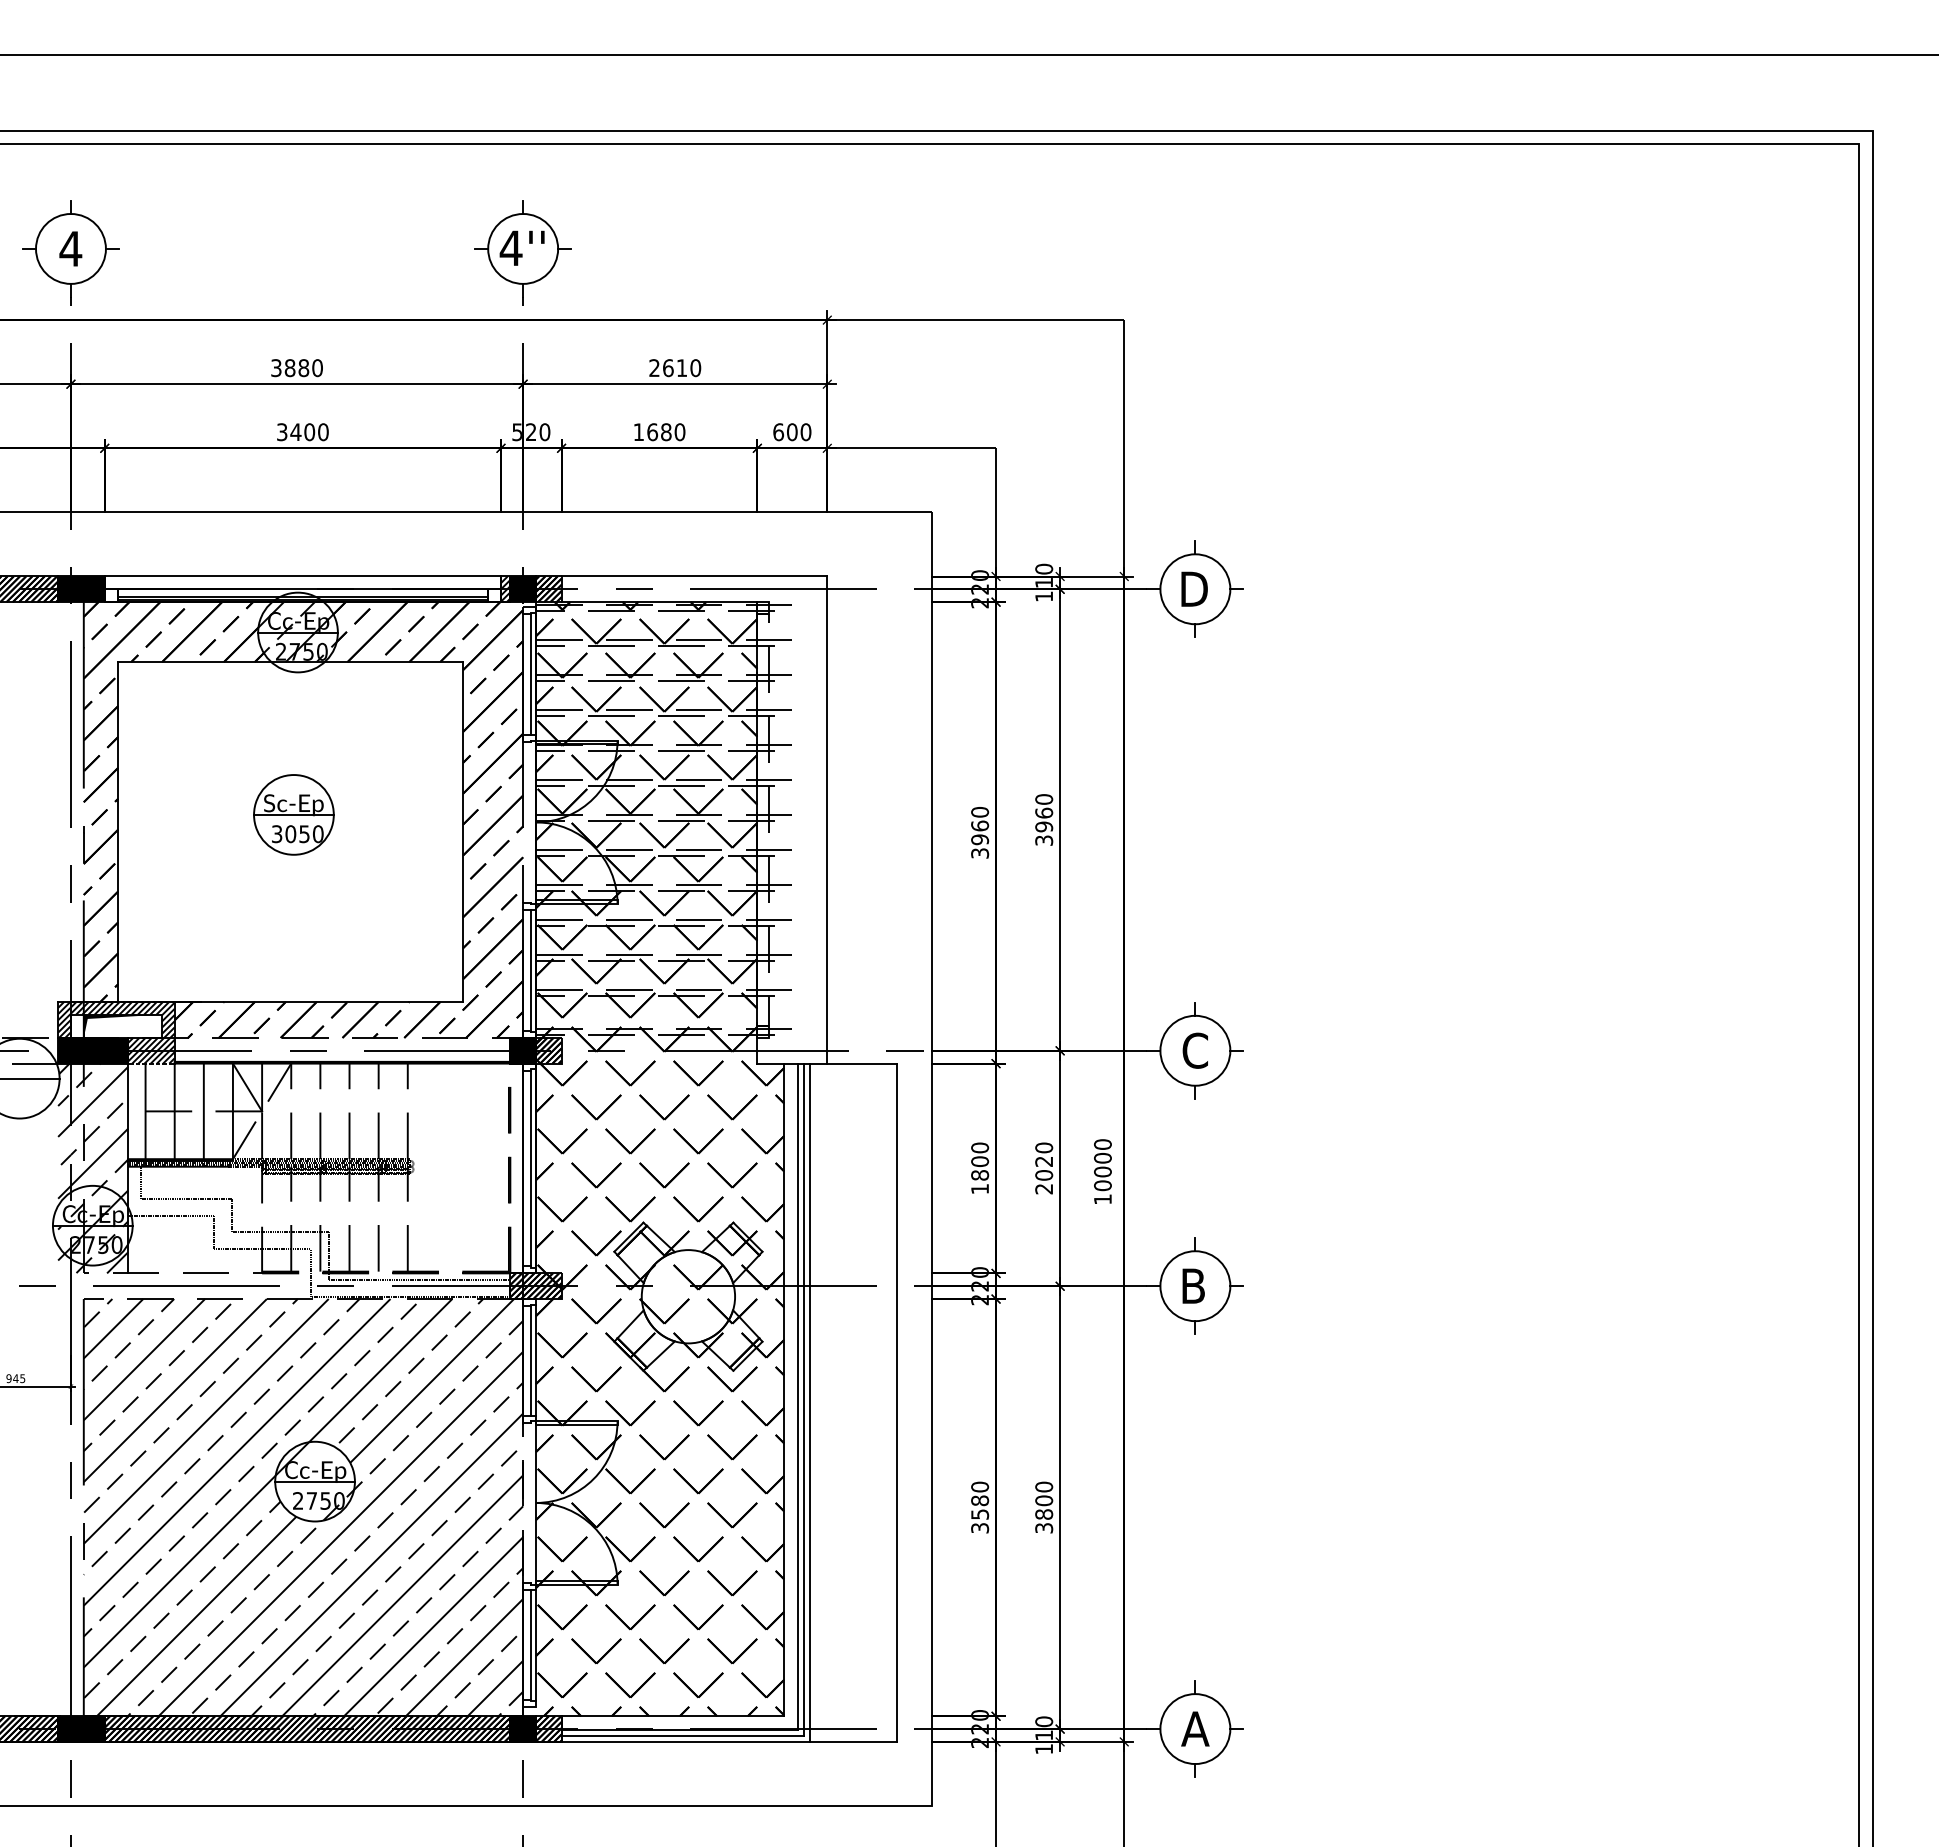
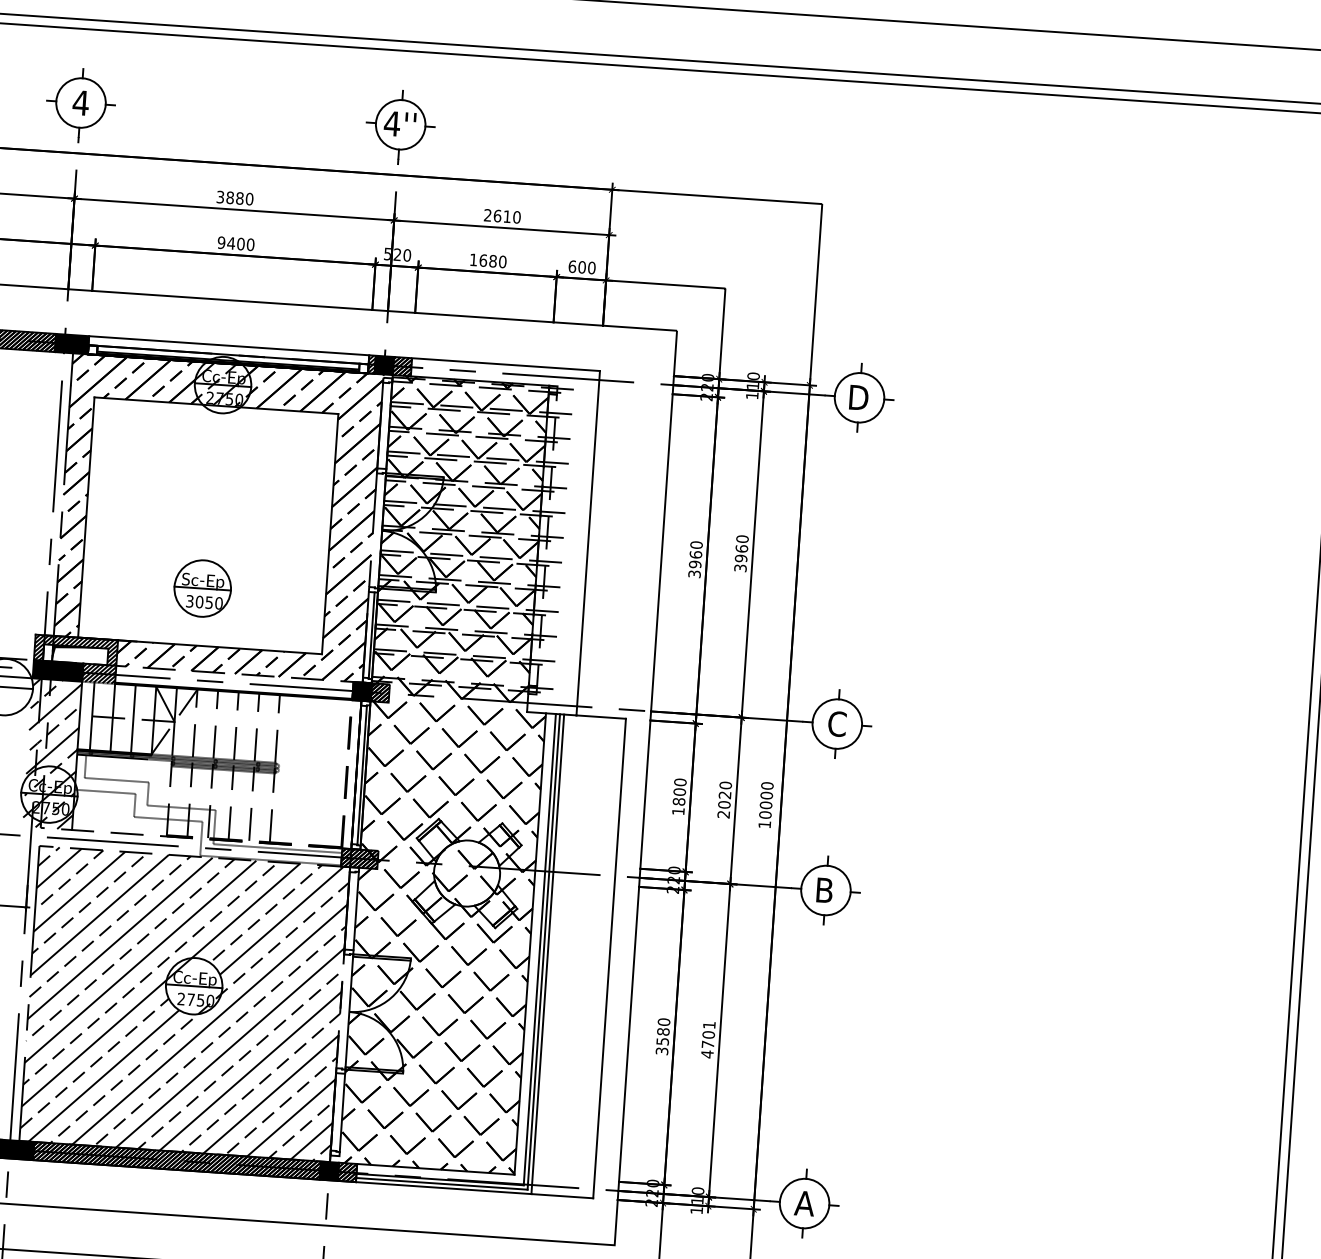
text: (281, 431) -> (221, 242), 3400 -> 9400
line: (531, 673) -> (386, 425), removed
part: (293, 814) -> (202, 588), moved
line: (531, 1359) -> (353, 910), removed
text: (1044, 1507) -> (708, 1039), 3800 -> 4701
line: (531, 1644) -> (339, 1111), removed

